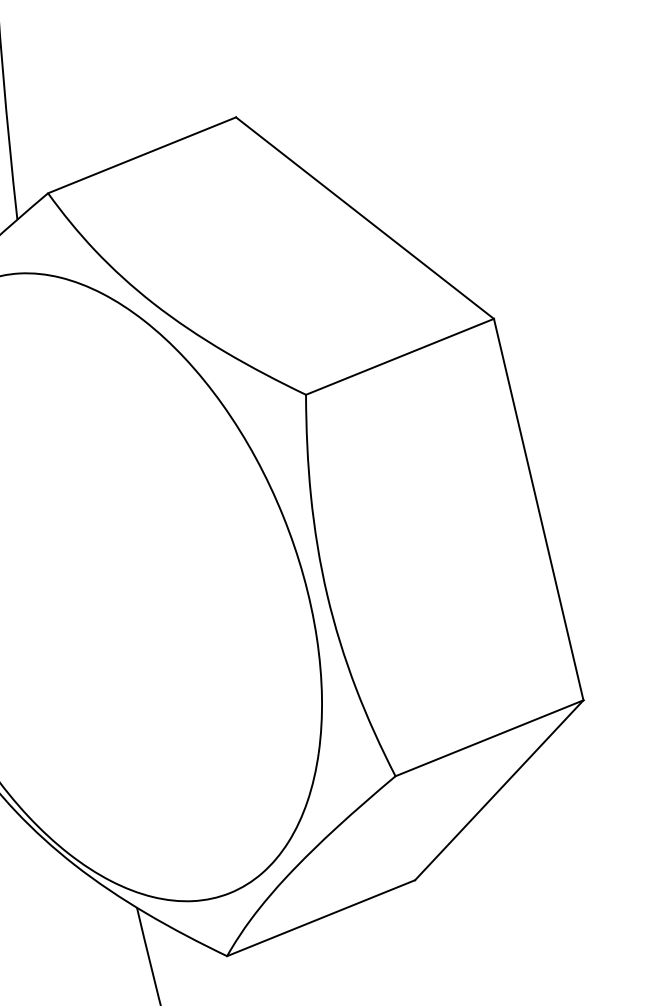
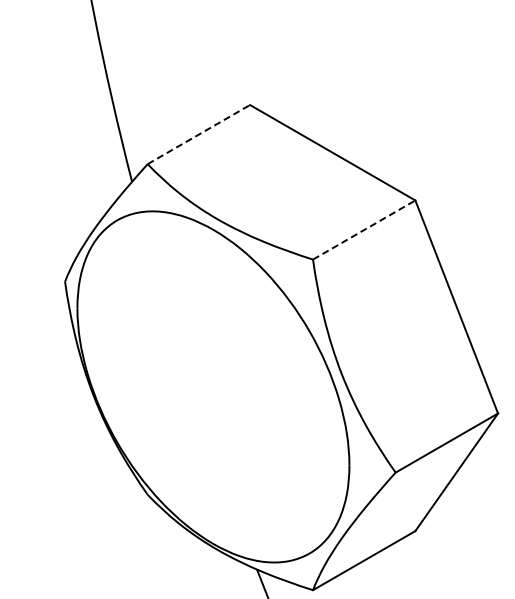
line: (143, 155) -> (199, 134), solid -> dashed
line: (400, 356) -> (364, 229), solid -> dashed

